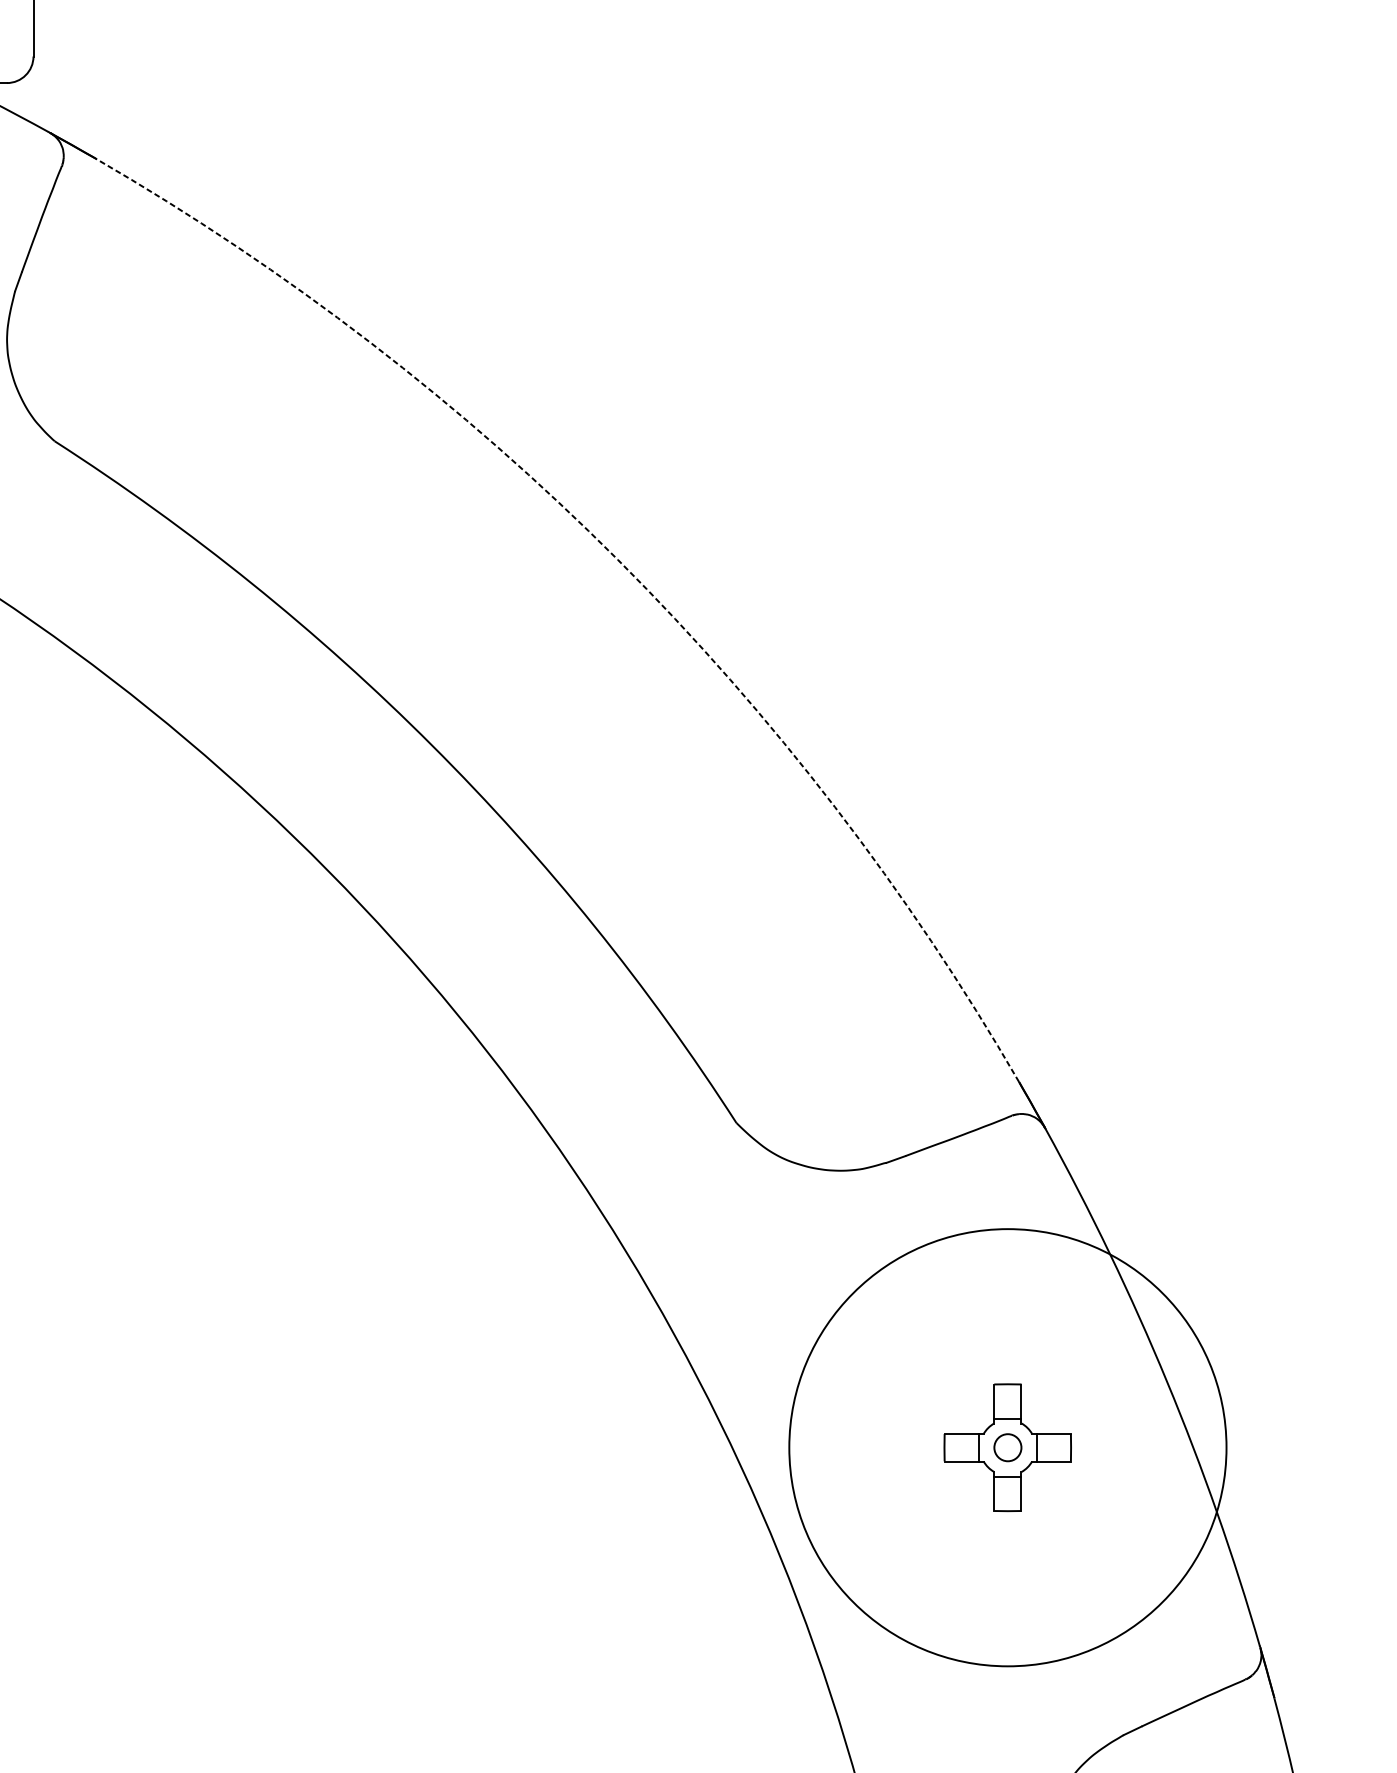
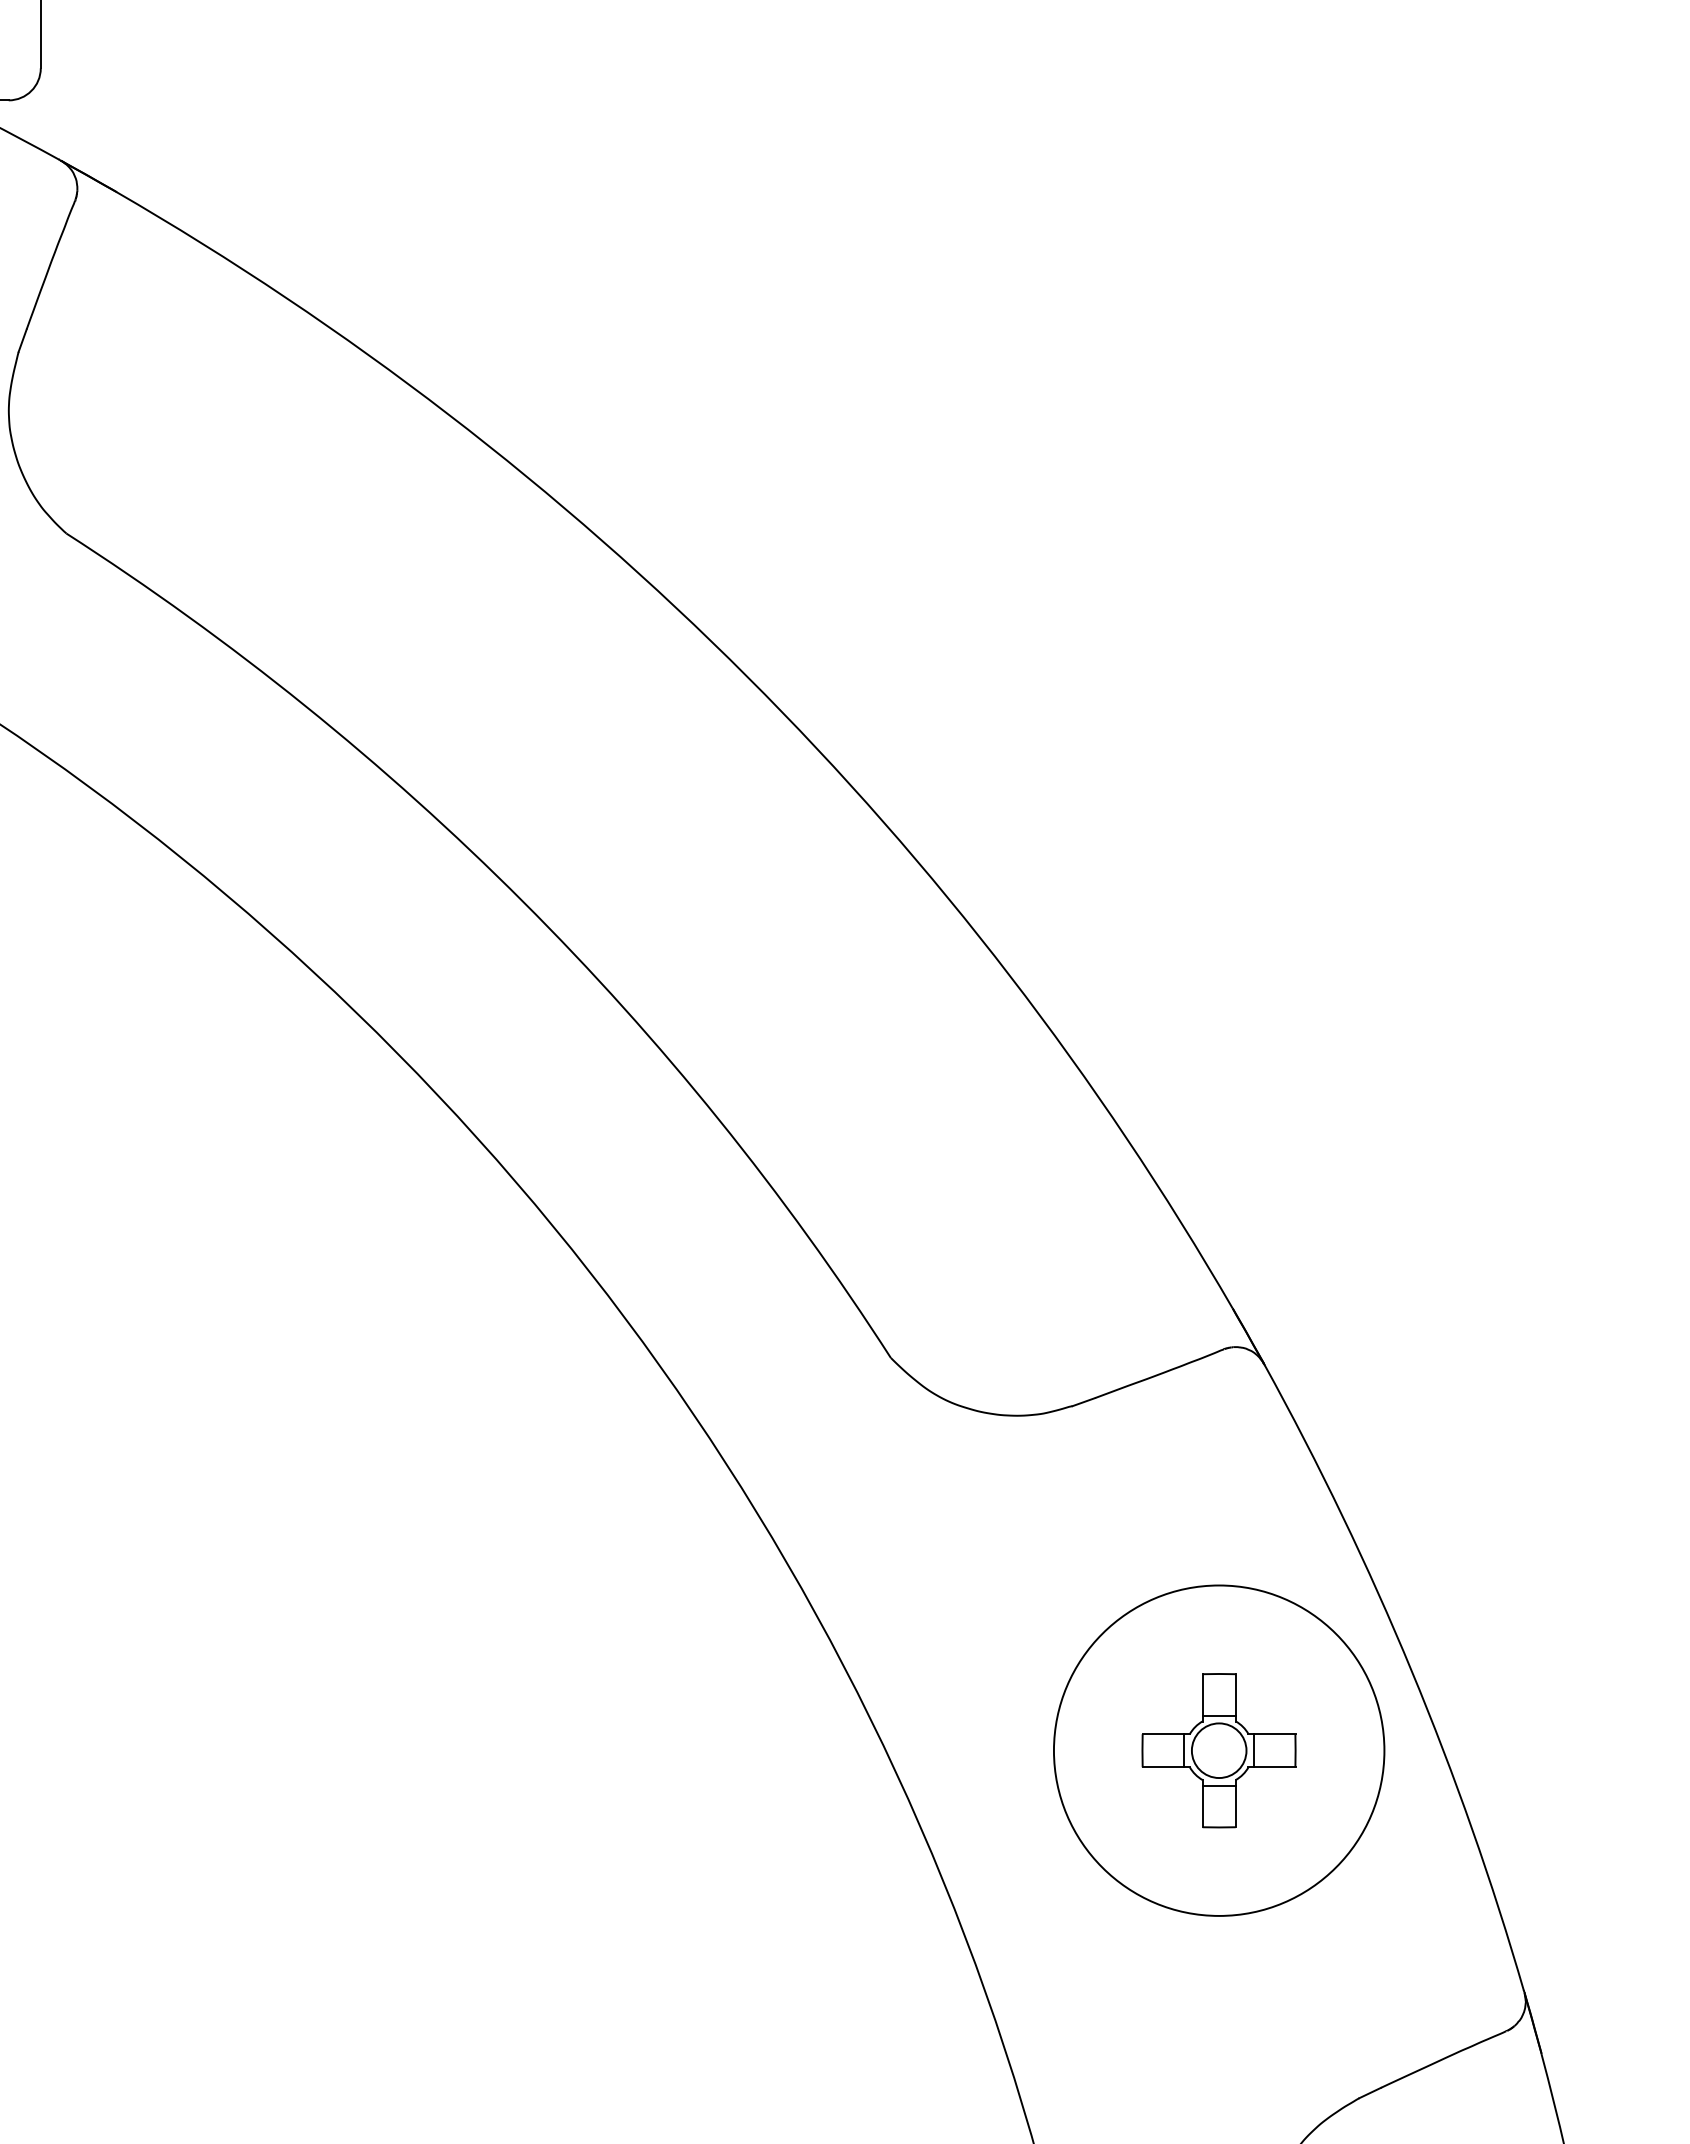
arc: (617, 559) -> (747, 676), dashed -> solid
circle: (1007, 1447) -> (1218, 1750), size x0.62
circle: (1007, 1447) -> (1218, 1750), size x1.67

